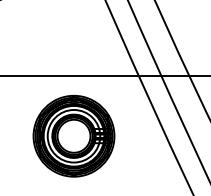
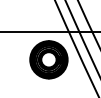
part: (73, 135) -> (48, 59), moved

